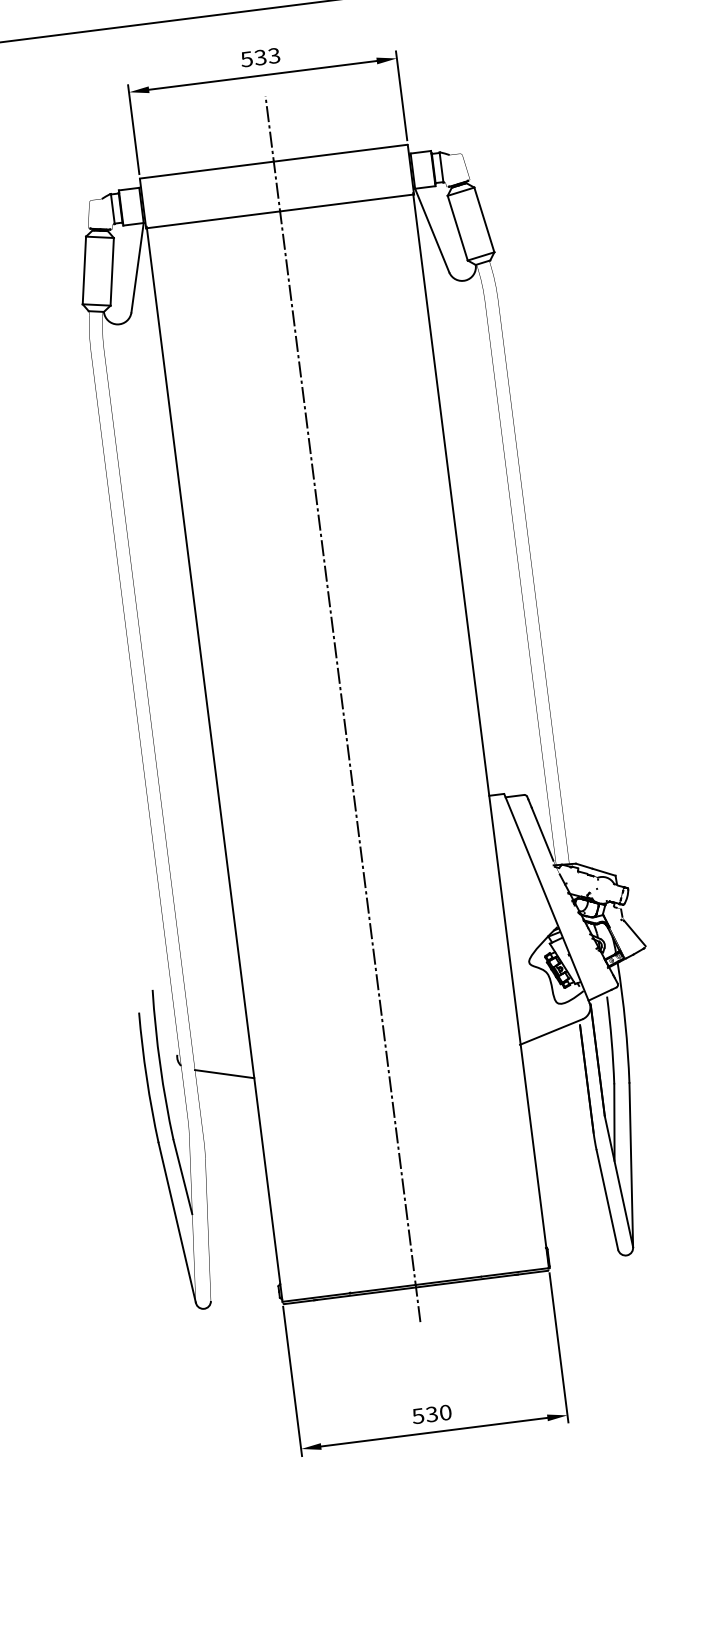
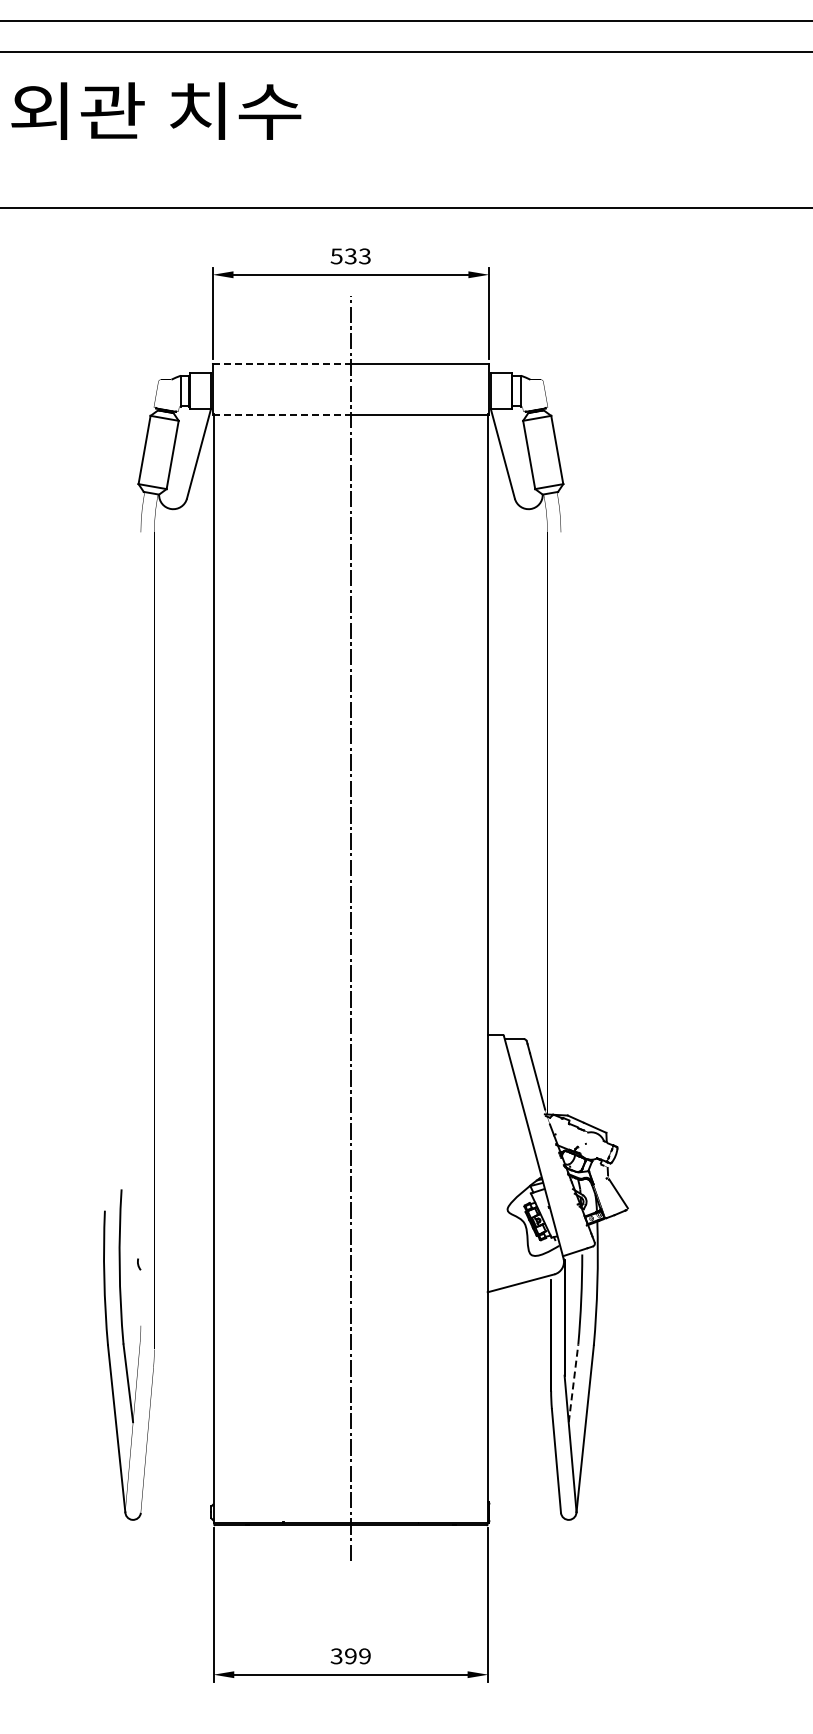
line: (207, 169) -> (282, 363), solid -> dashed
line: (213, 220) -> (282, 415), solid -> dashed
line: (224, 1074) -> (183, 1284), removed
line: (614, 1121) -> (573, 1382), solid -> dashed
text: (431, 1414) -> (350, 1656), 530 -> 399

